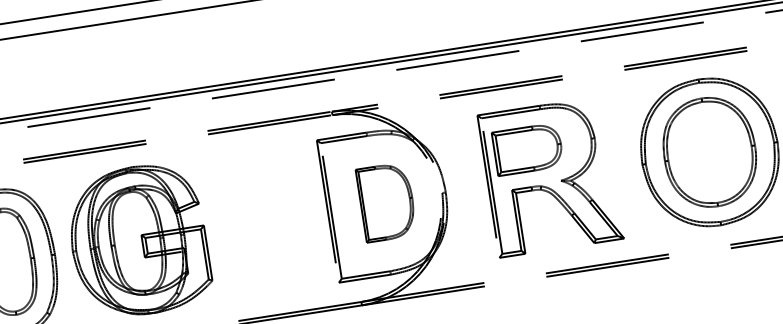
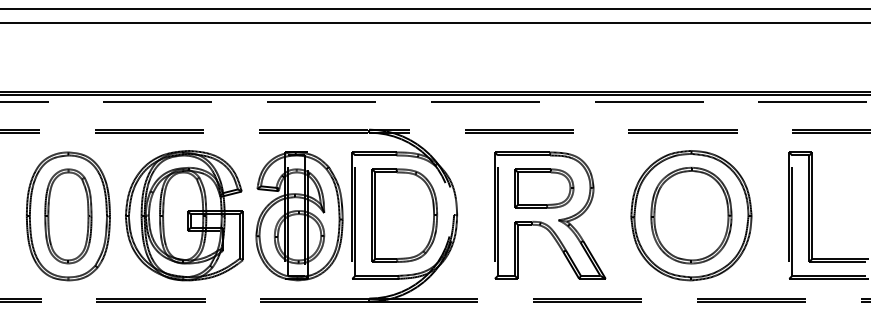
part: (528, 149) -> (544, 188), moved
part: (386, 202) -> (404, 215), size x1.43
part: (268, 221) -> (299, 216), added

